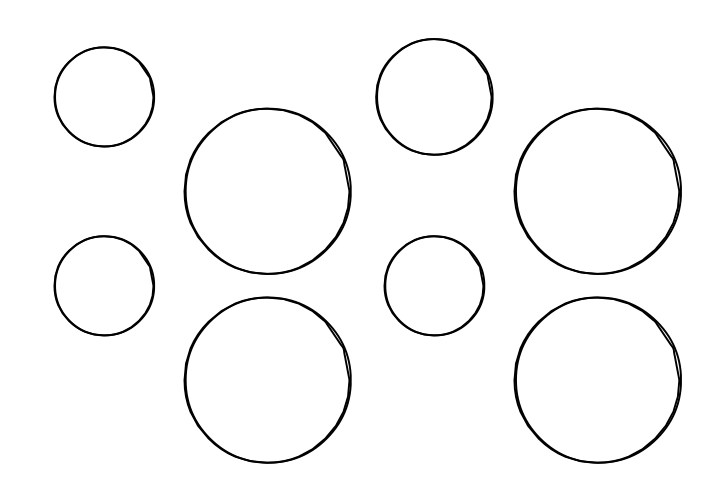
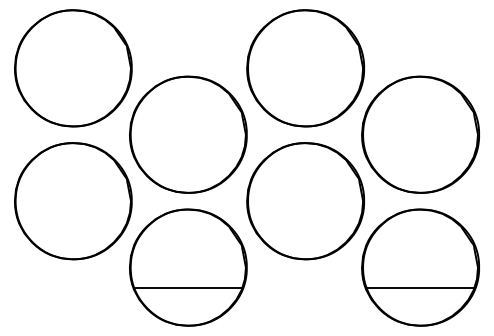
part: (104, 96) -> (73, 68), size x1.67
part: (434, 96) -> (305, 68), size x1.43
part: (104, 285) -> (73, 201), size x1.67
part: (434, 285) -> (305, 201), size x1.67
line: (267, 409) -> (188, 288), added
line: (597, 409) -> (420, 288), added

